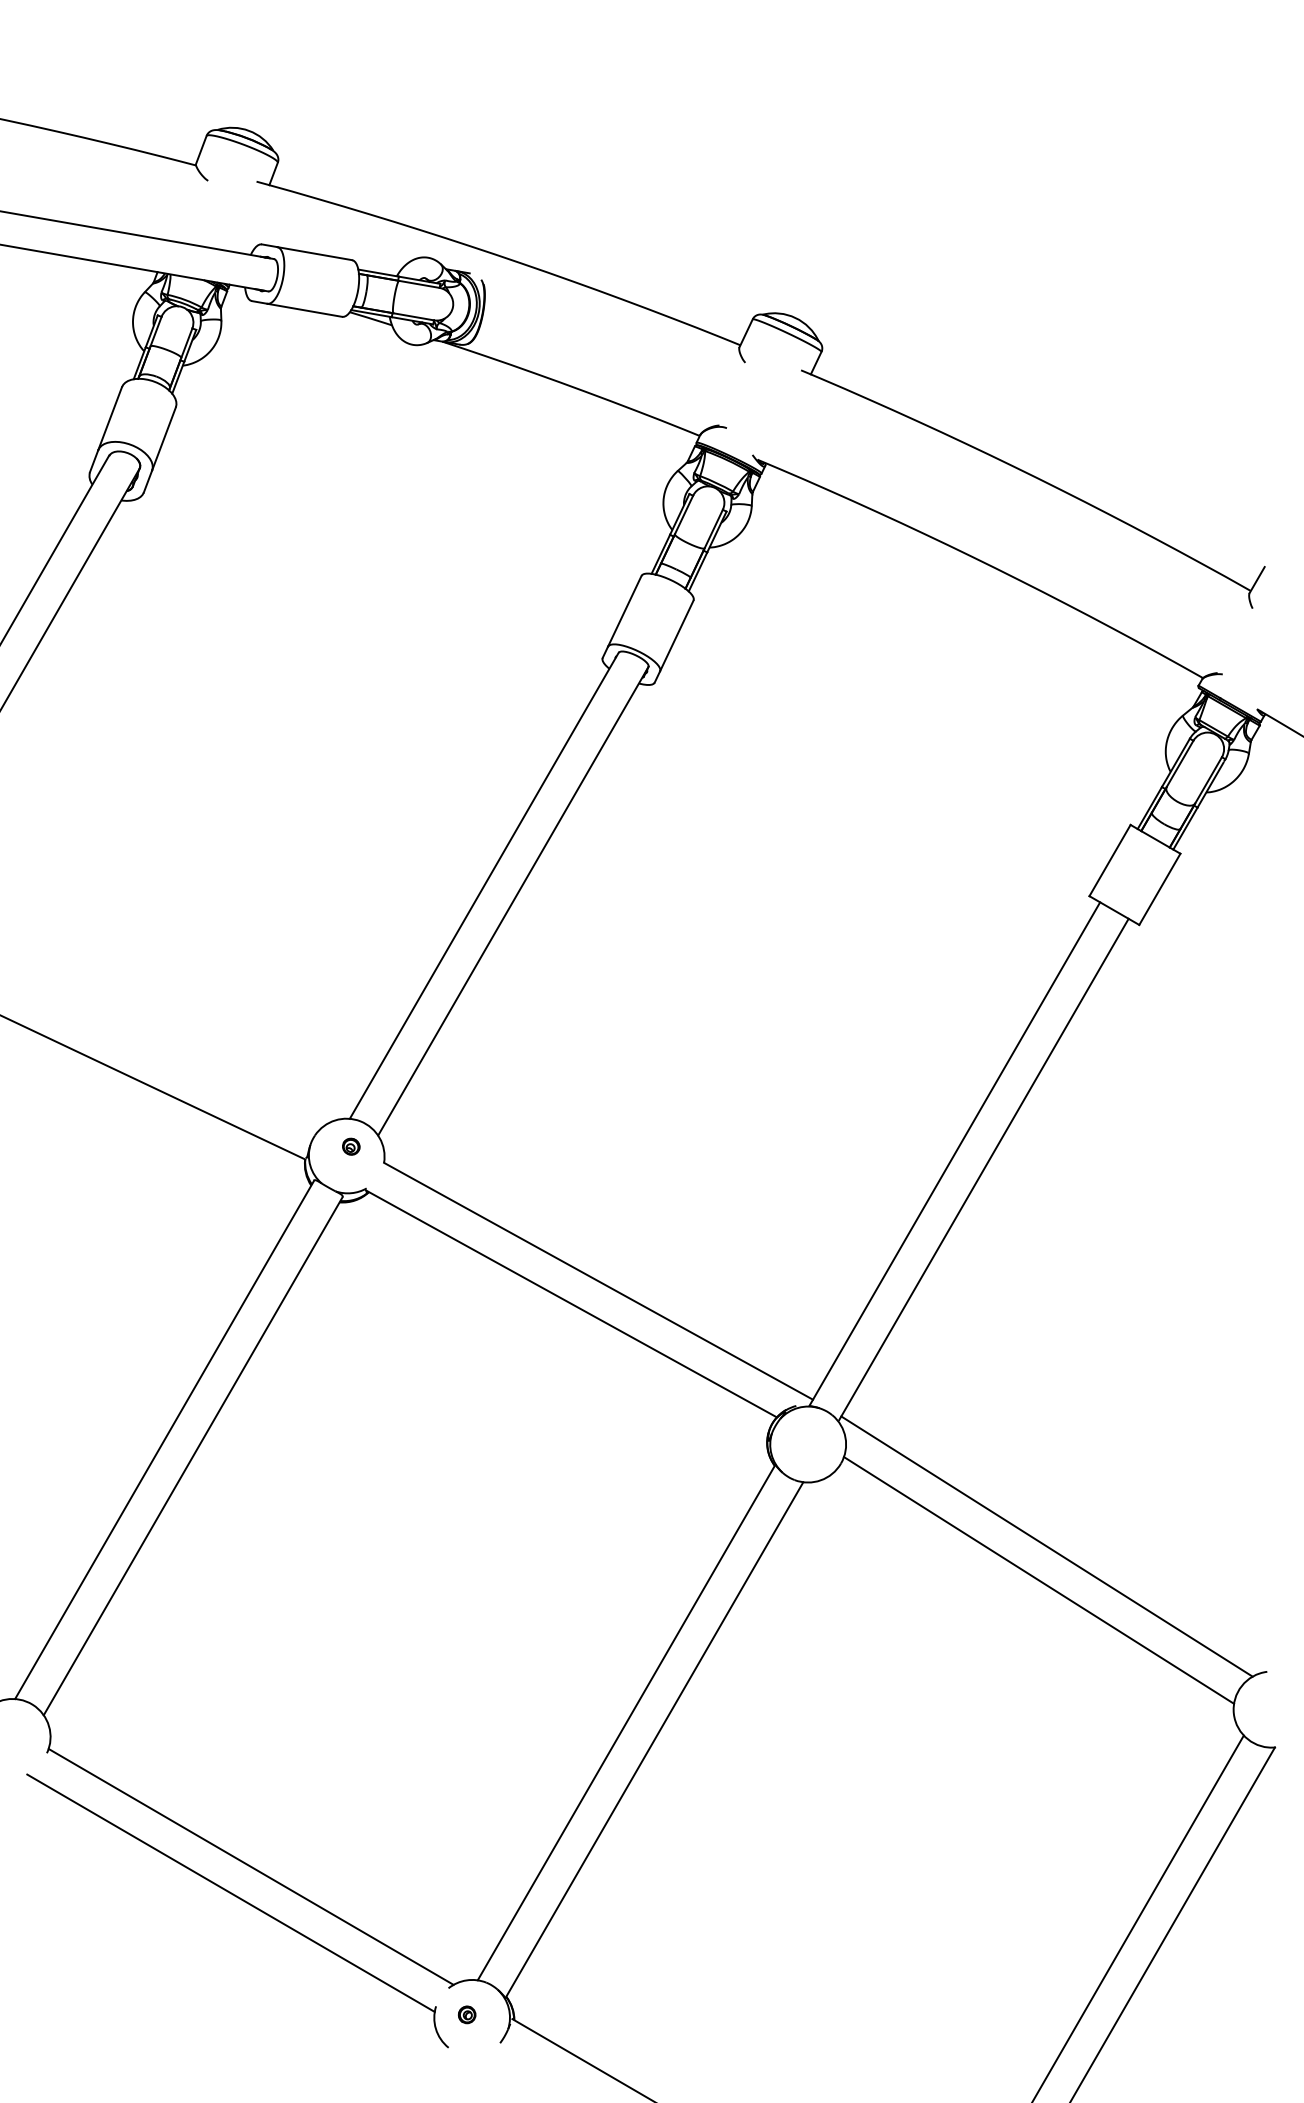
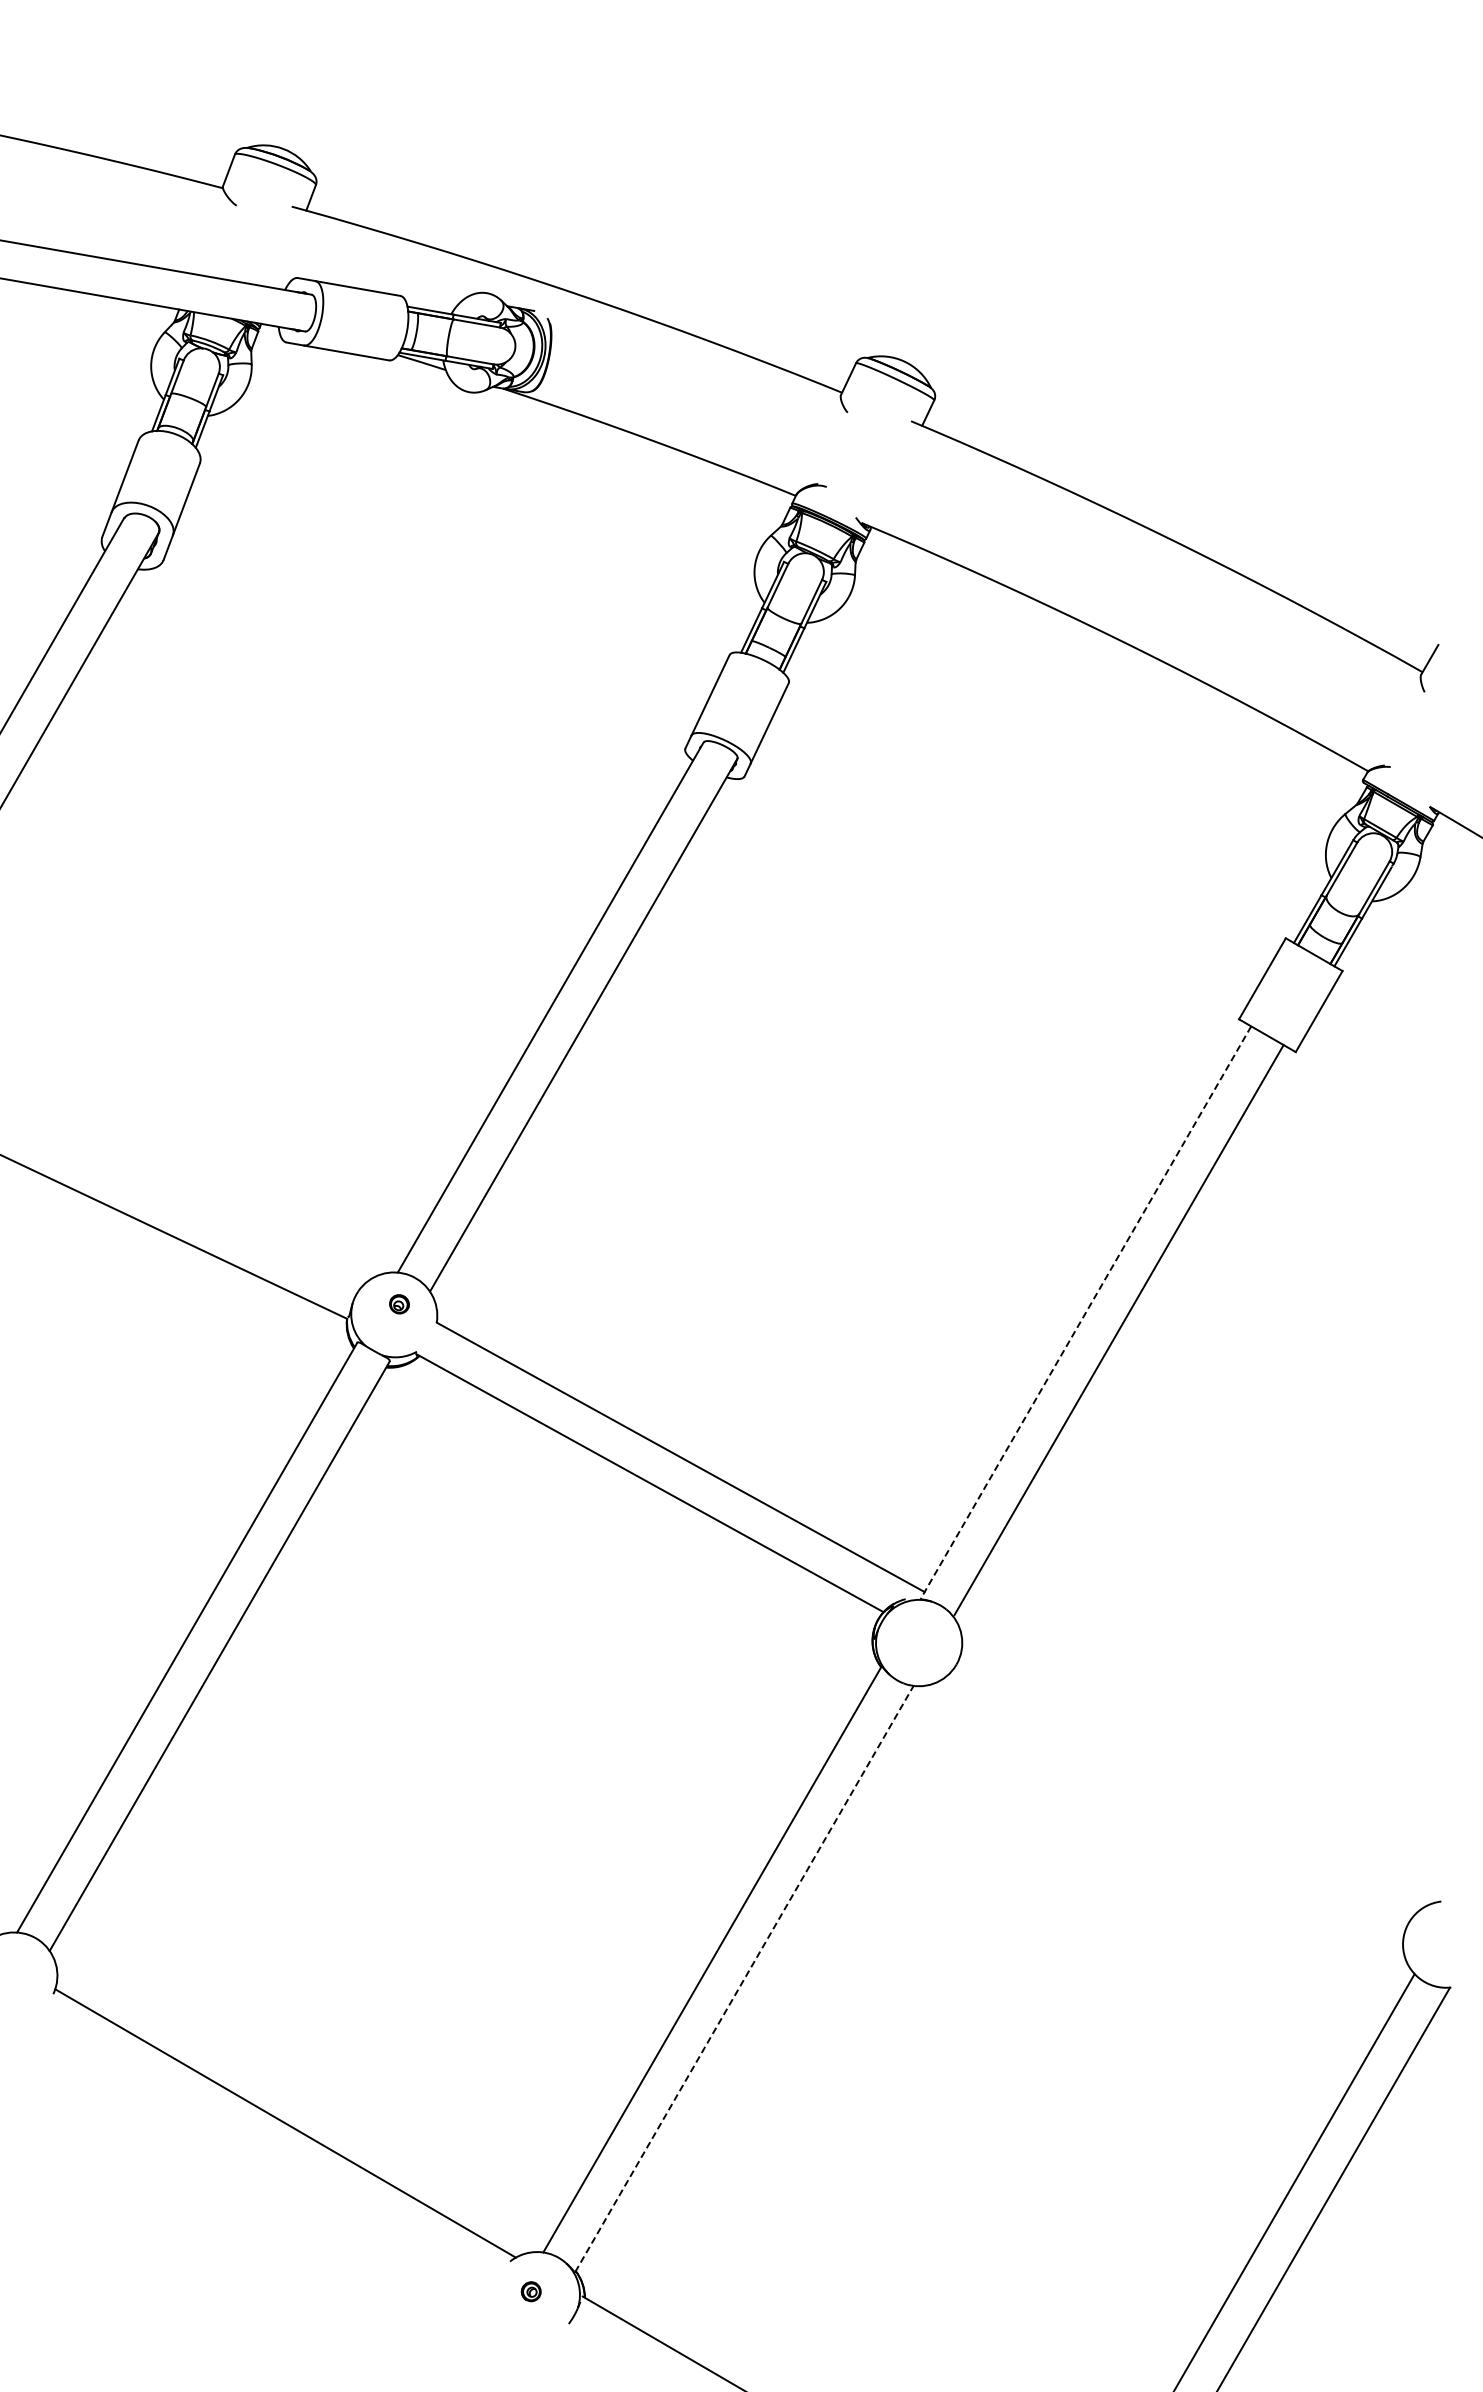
line: (954, 1153) -> (1085, 1312), solid -> dashed
line: (1046, 1546) -> (1190, 1759), removed
line: (1038, 1580) -> (1181, 1797), removed
line: (654, 1739) -> (744, 1978), solid -> dashed
part: (244, 1902) -> (277, 2163), removed

